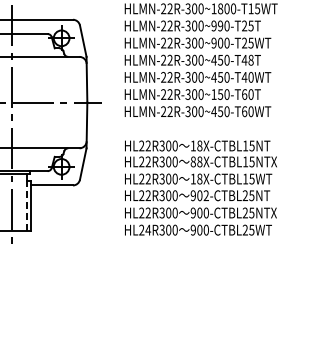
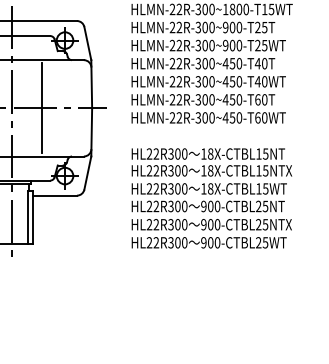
text: (220, 25) -> (232, 27), HLMN-22R-300~990-T25T -> HLMN-22R-300~900-T25T
text: (250, 60) -> (264, 63), HLMN-22R-300~450-T48T -> HLMN-22R-300~450-T40T
text: (213, 94) -> (225, 99), HLMN-22R-300~150-T60T -> HLMN-22R-300~450-T60T
line: (40, 102) -> (42, 108), added
text: (192, 161) -> (202, 170), 88X-CTBL15NTX -> 18X-CTBL15NTX
text: (205, 195) -> (216, 206), 902-CTBL25NT -> 900-CTBL25NT
line: (26, 206) -> (27, 217), dashed -> solid
text: (148, 229) -> (156, 242), HL24R300 -> HL22R300

